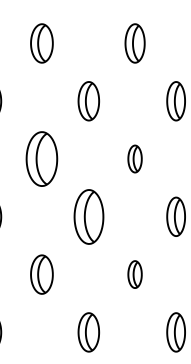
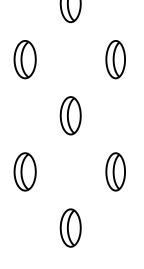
part: (41, 158) -> (24, 59), size x0.71
part: (134, 158) -> (115, 59), size x1.43
part: (88, 216) -> (70, 115), size x0.71
part: (134, 274) -> (115, 171), size x1.43

